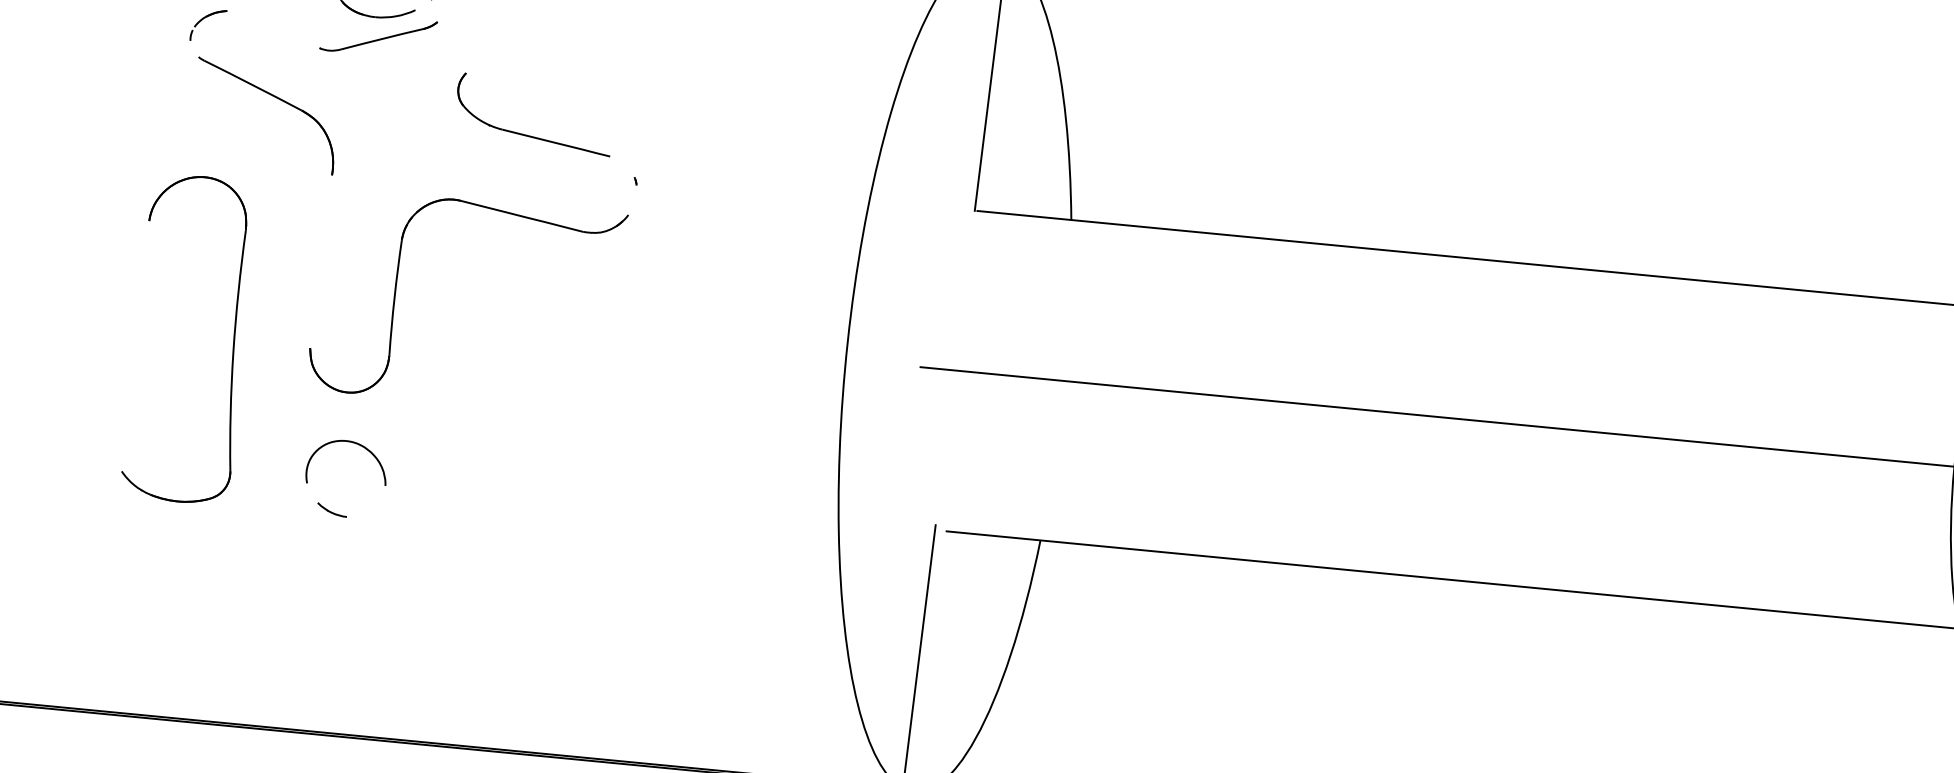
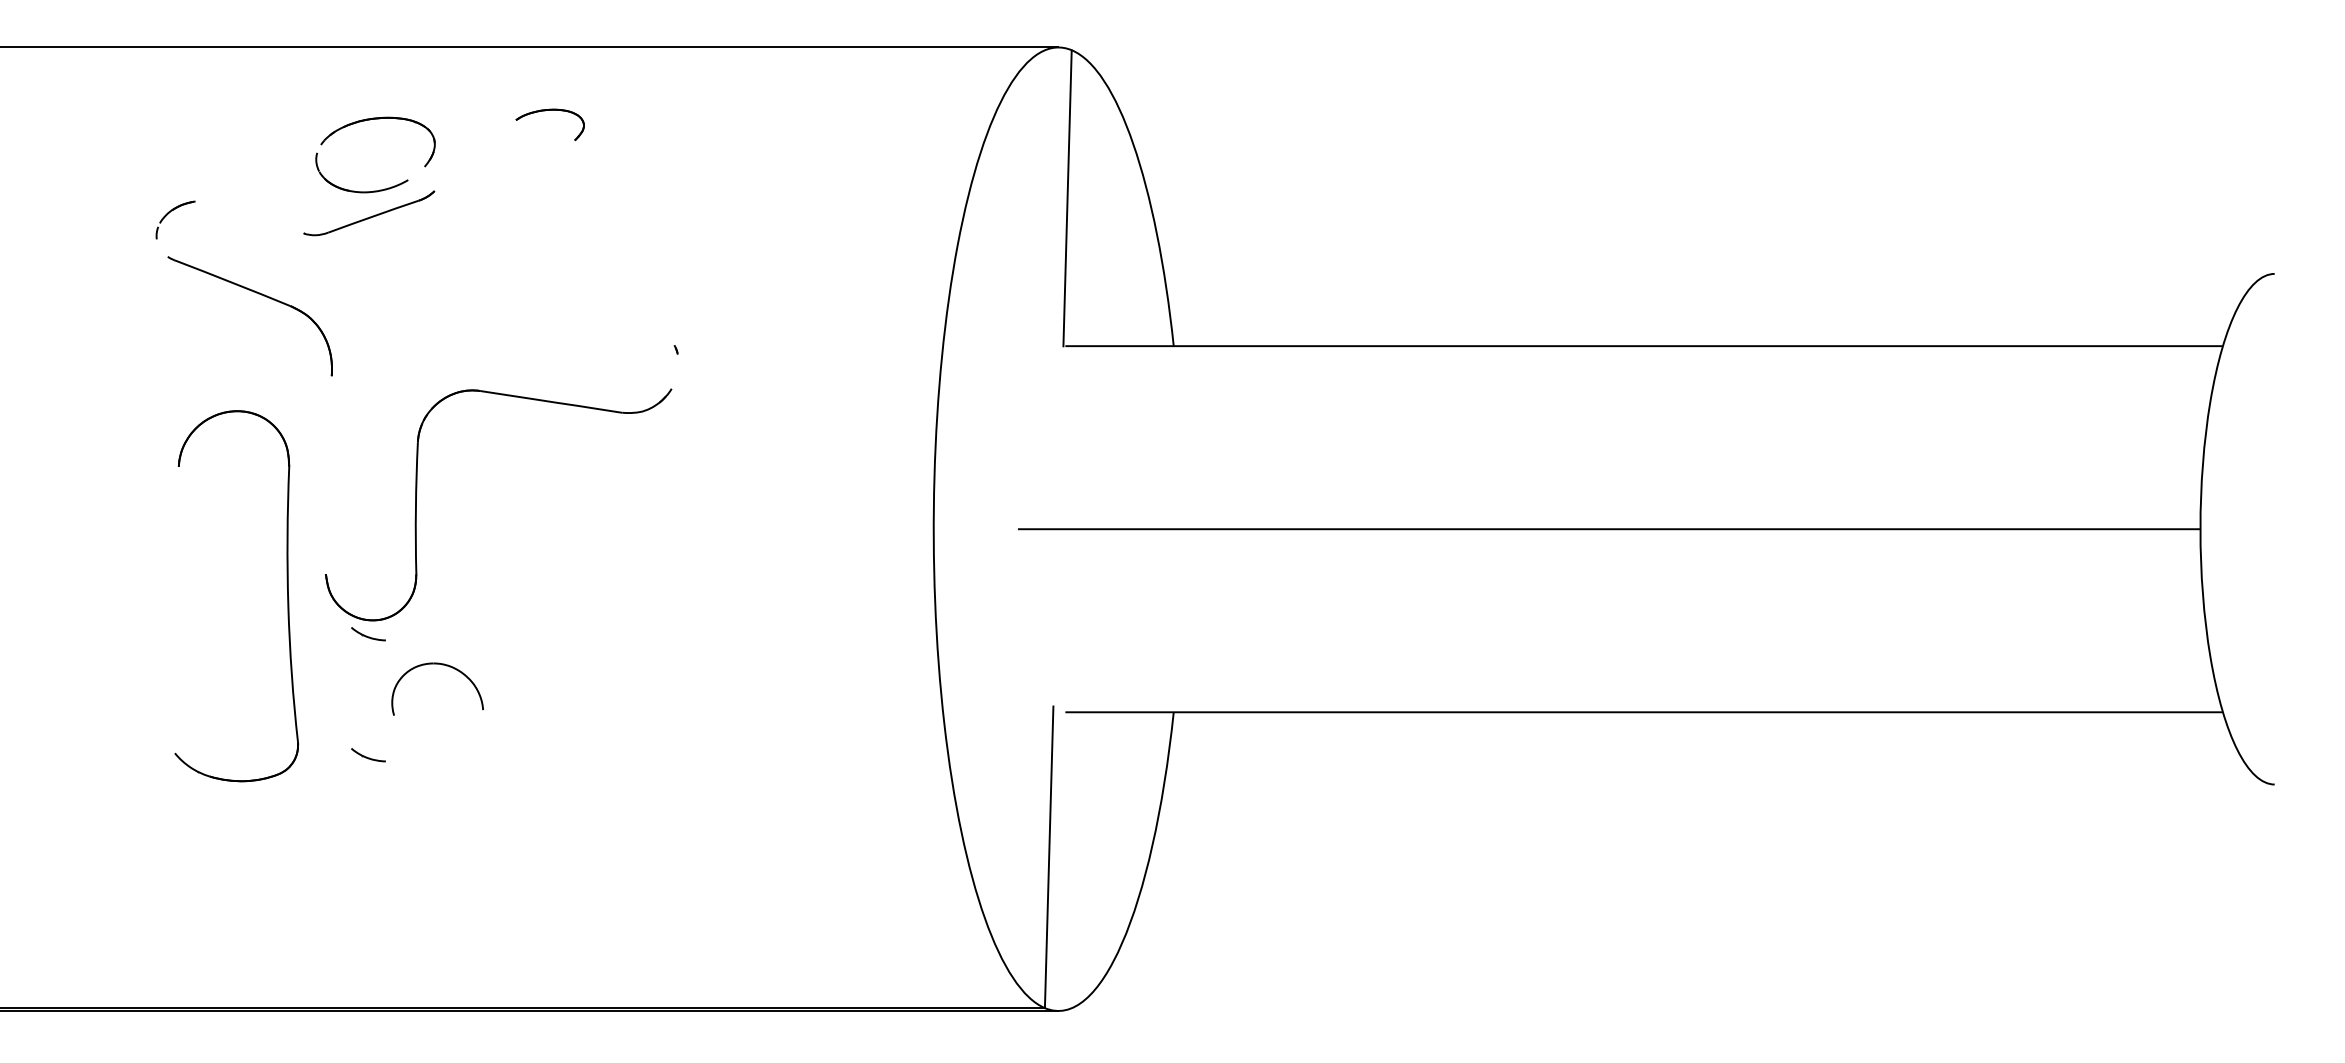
part: (530, 135) -> (552, 309), removed
part: (233, 343) -> (287, 596), moved
part: (342, 404) -> (368, 634), added
part: (353, 443) -> (442, 665), moved

